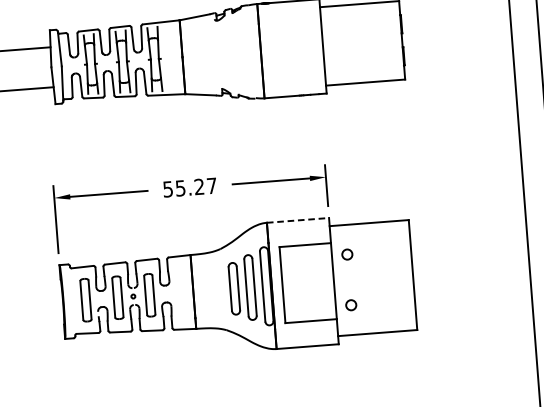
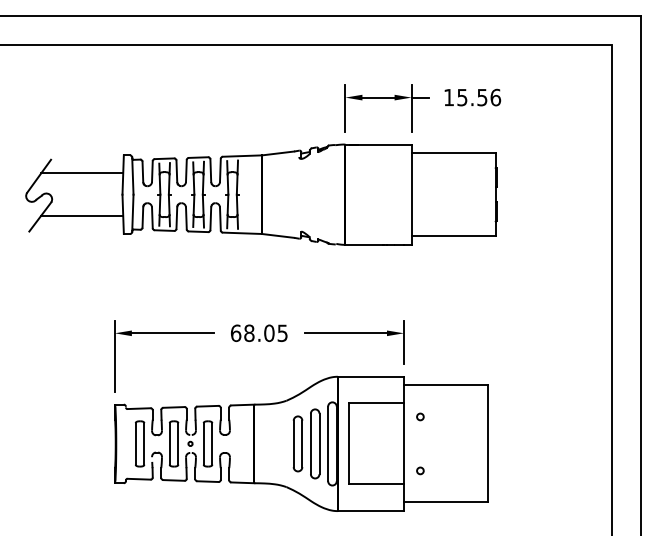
text: (189, 187) -> (258, 333), 55.27 -> 68.05
line: (298, 220) -> (371, 376), dashed -> solid
circle: (347, 254) -> (420, 416), size x0.62
circle: (351, 304) -> (420, 470), size x0.62

